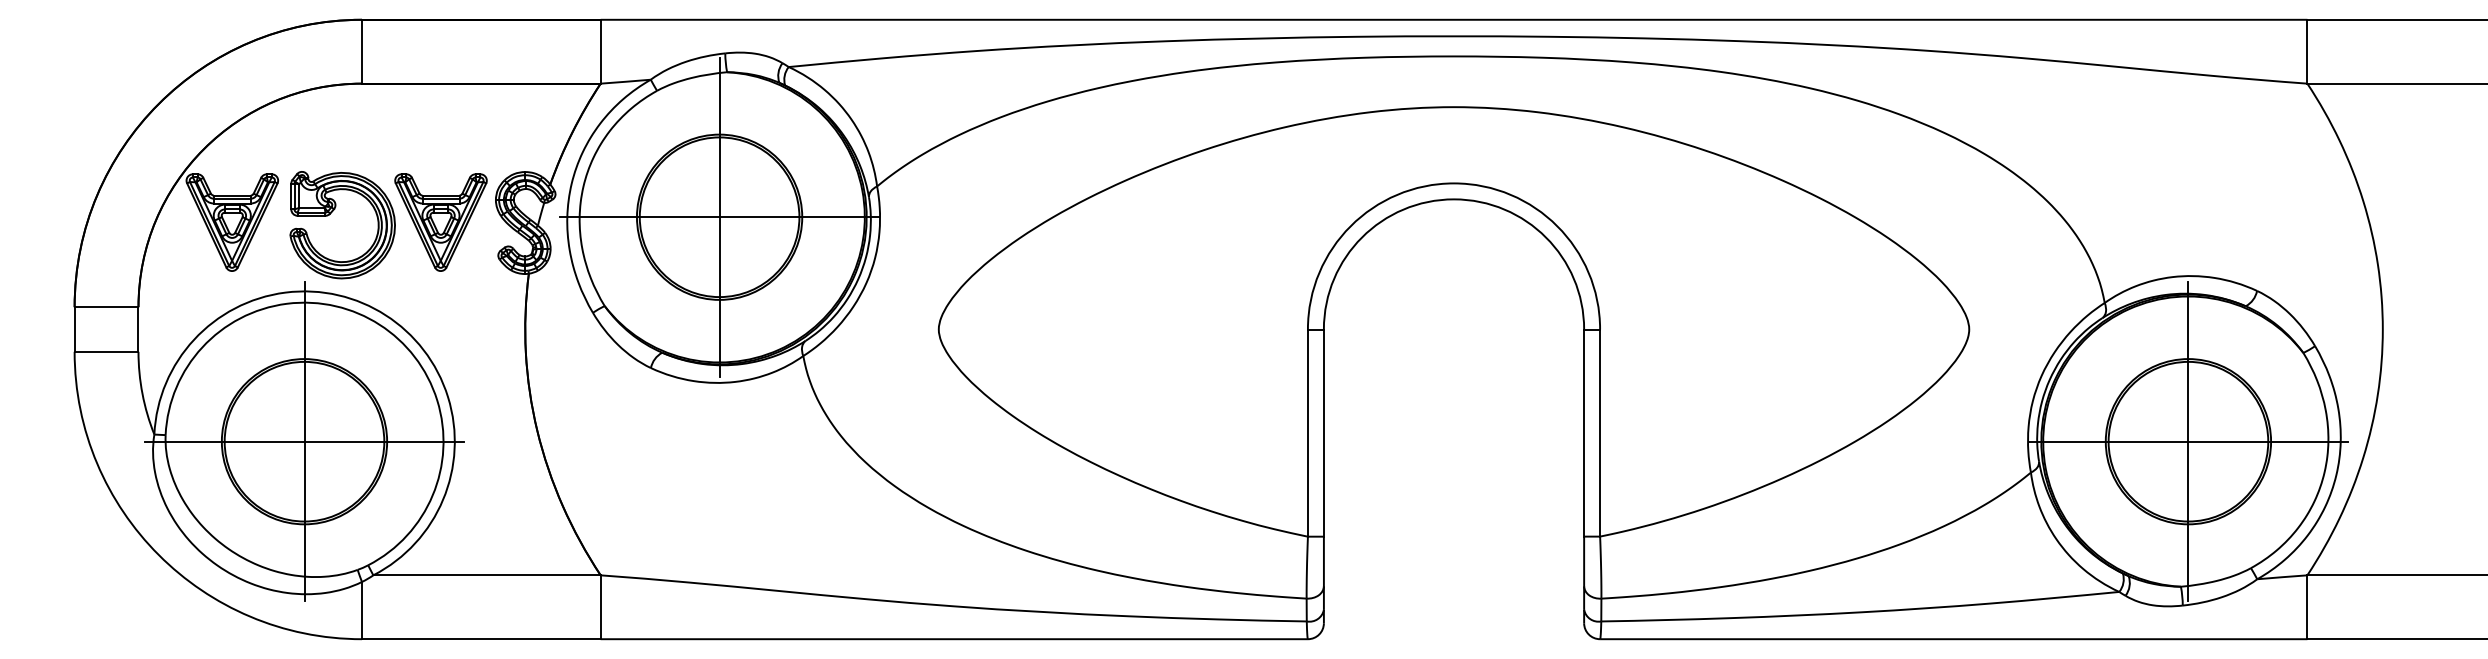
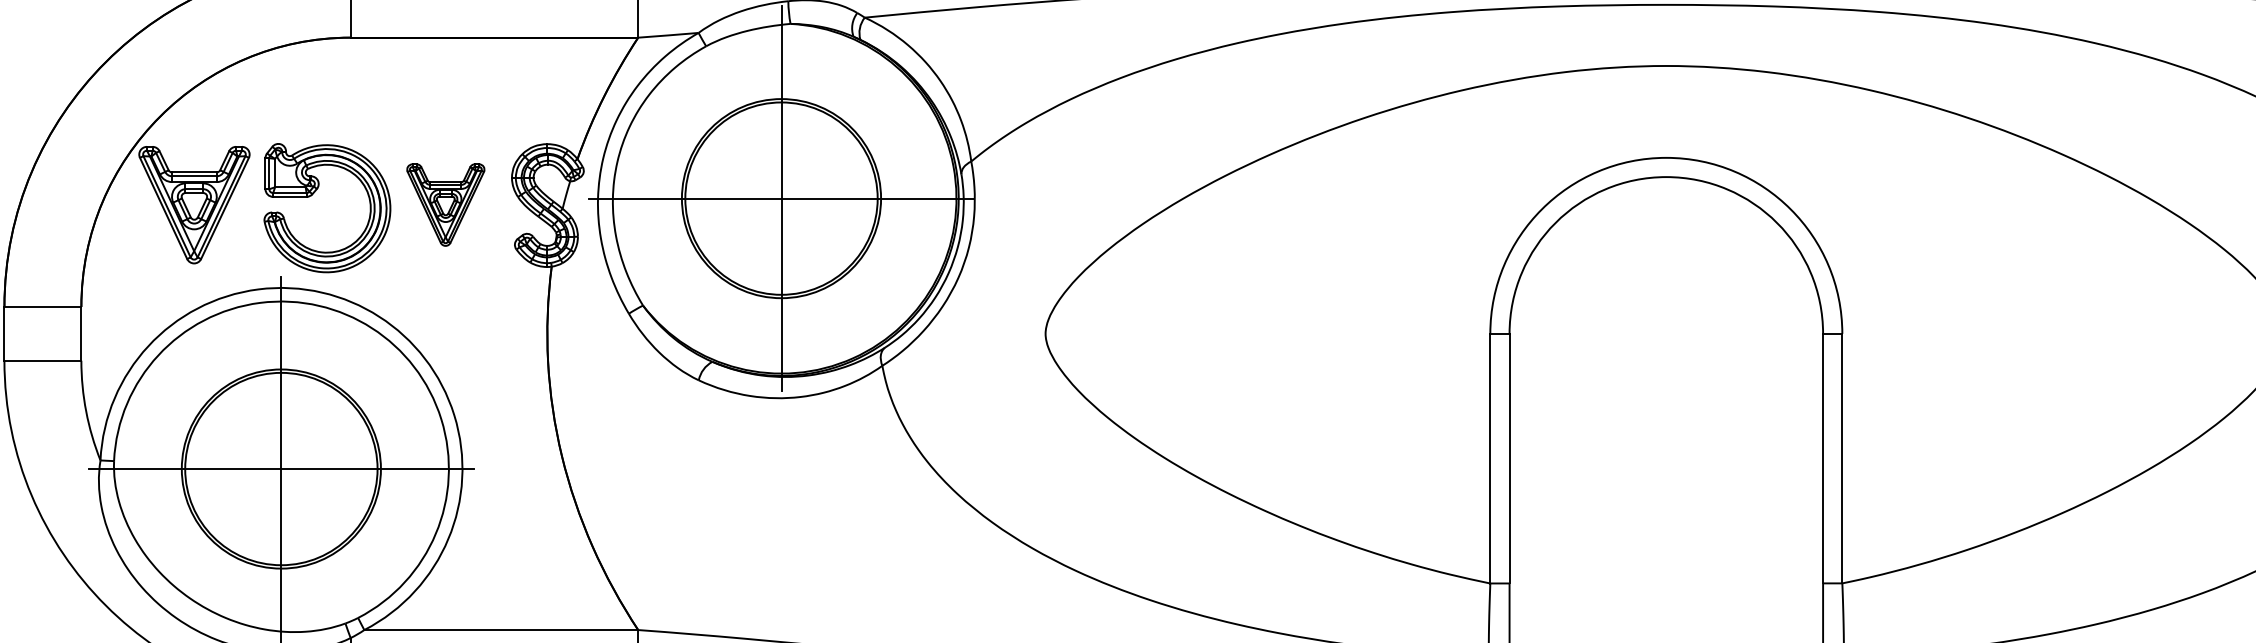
part: (440, 222) -> (445, 204), size x0.7

